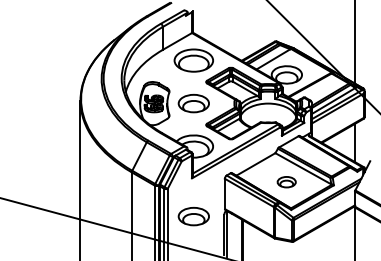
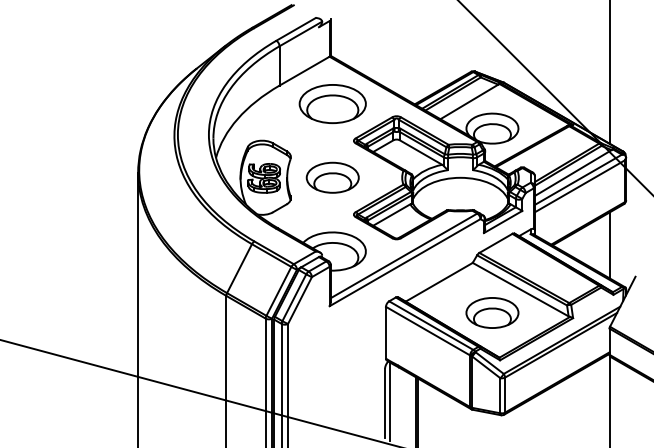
part: (286, 181) -> (491, 311), size x1.67
part: (193, 216) -> (332, 371), removed

